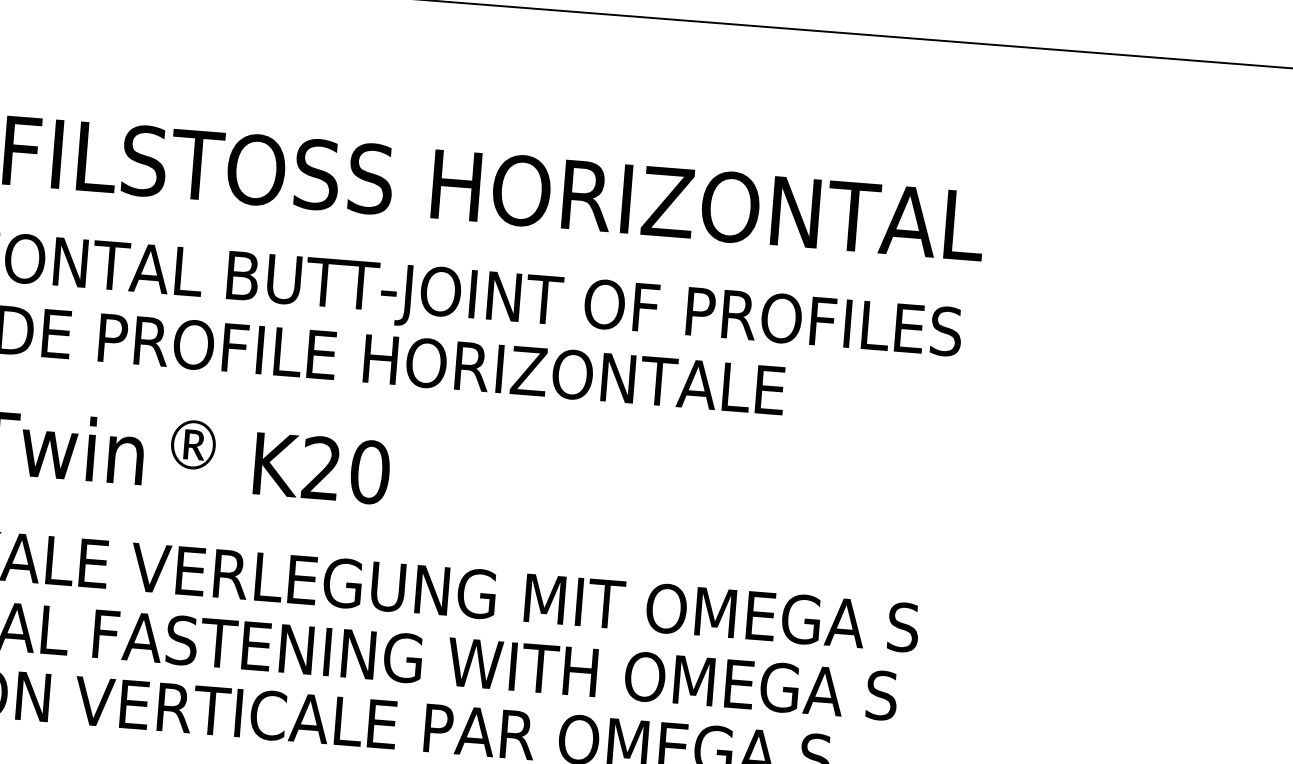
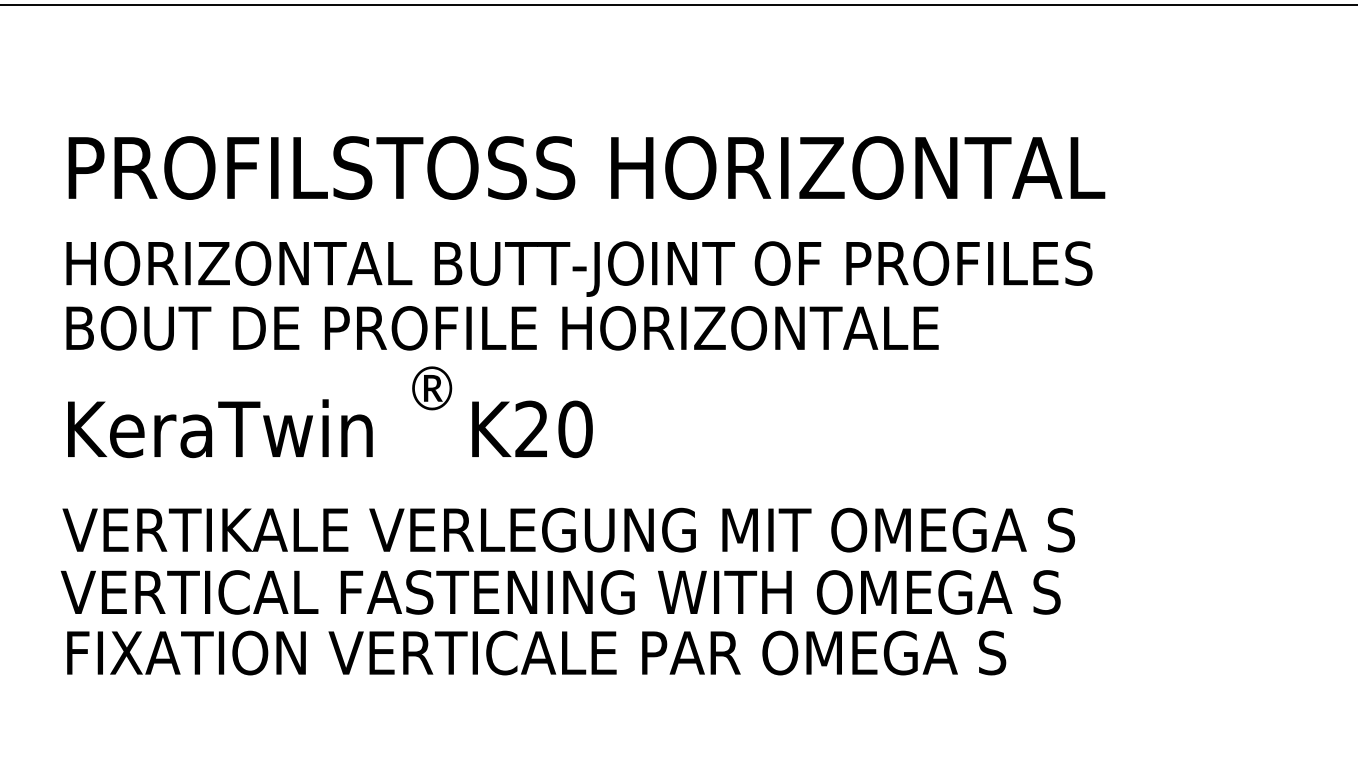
text: (193, 445) -> (432, 388), moved

